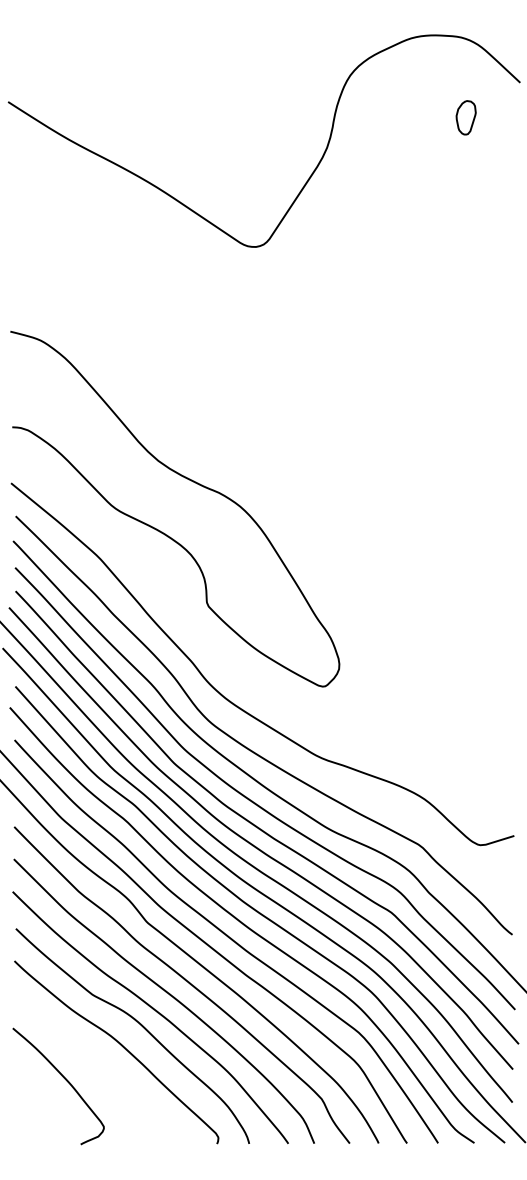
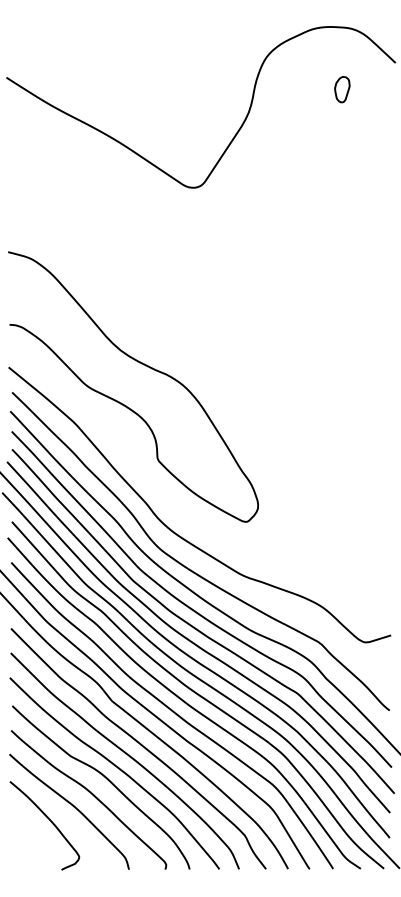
part: (465, 117) -> (341, 89), moved
curve: (97, 1062) -> (74, 807), added

